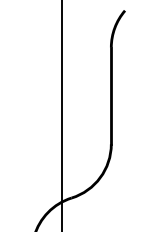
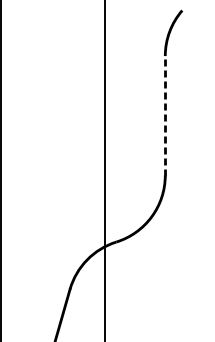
line: (111, 95) -> (165, 115), solid -> dashed

